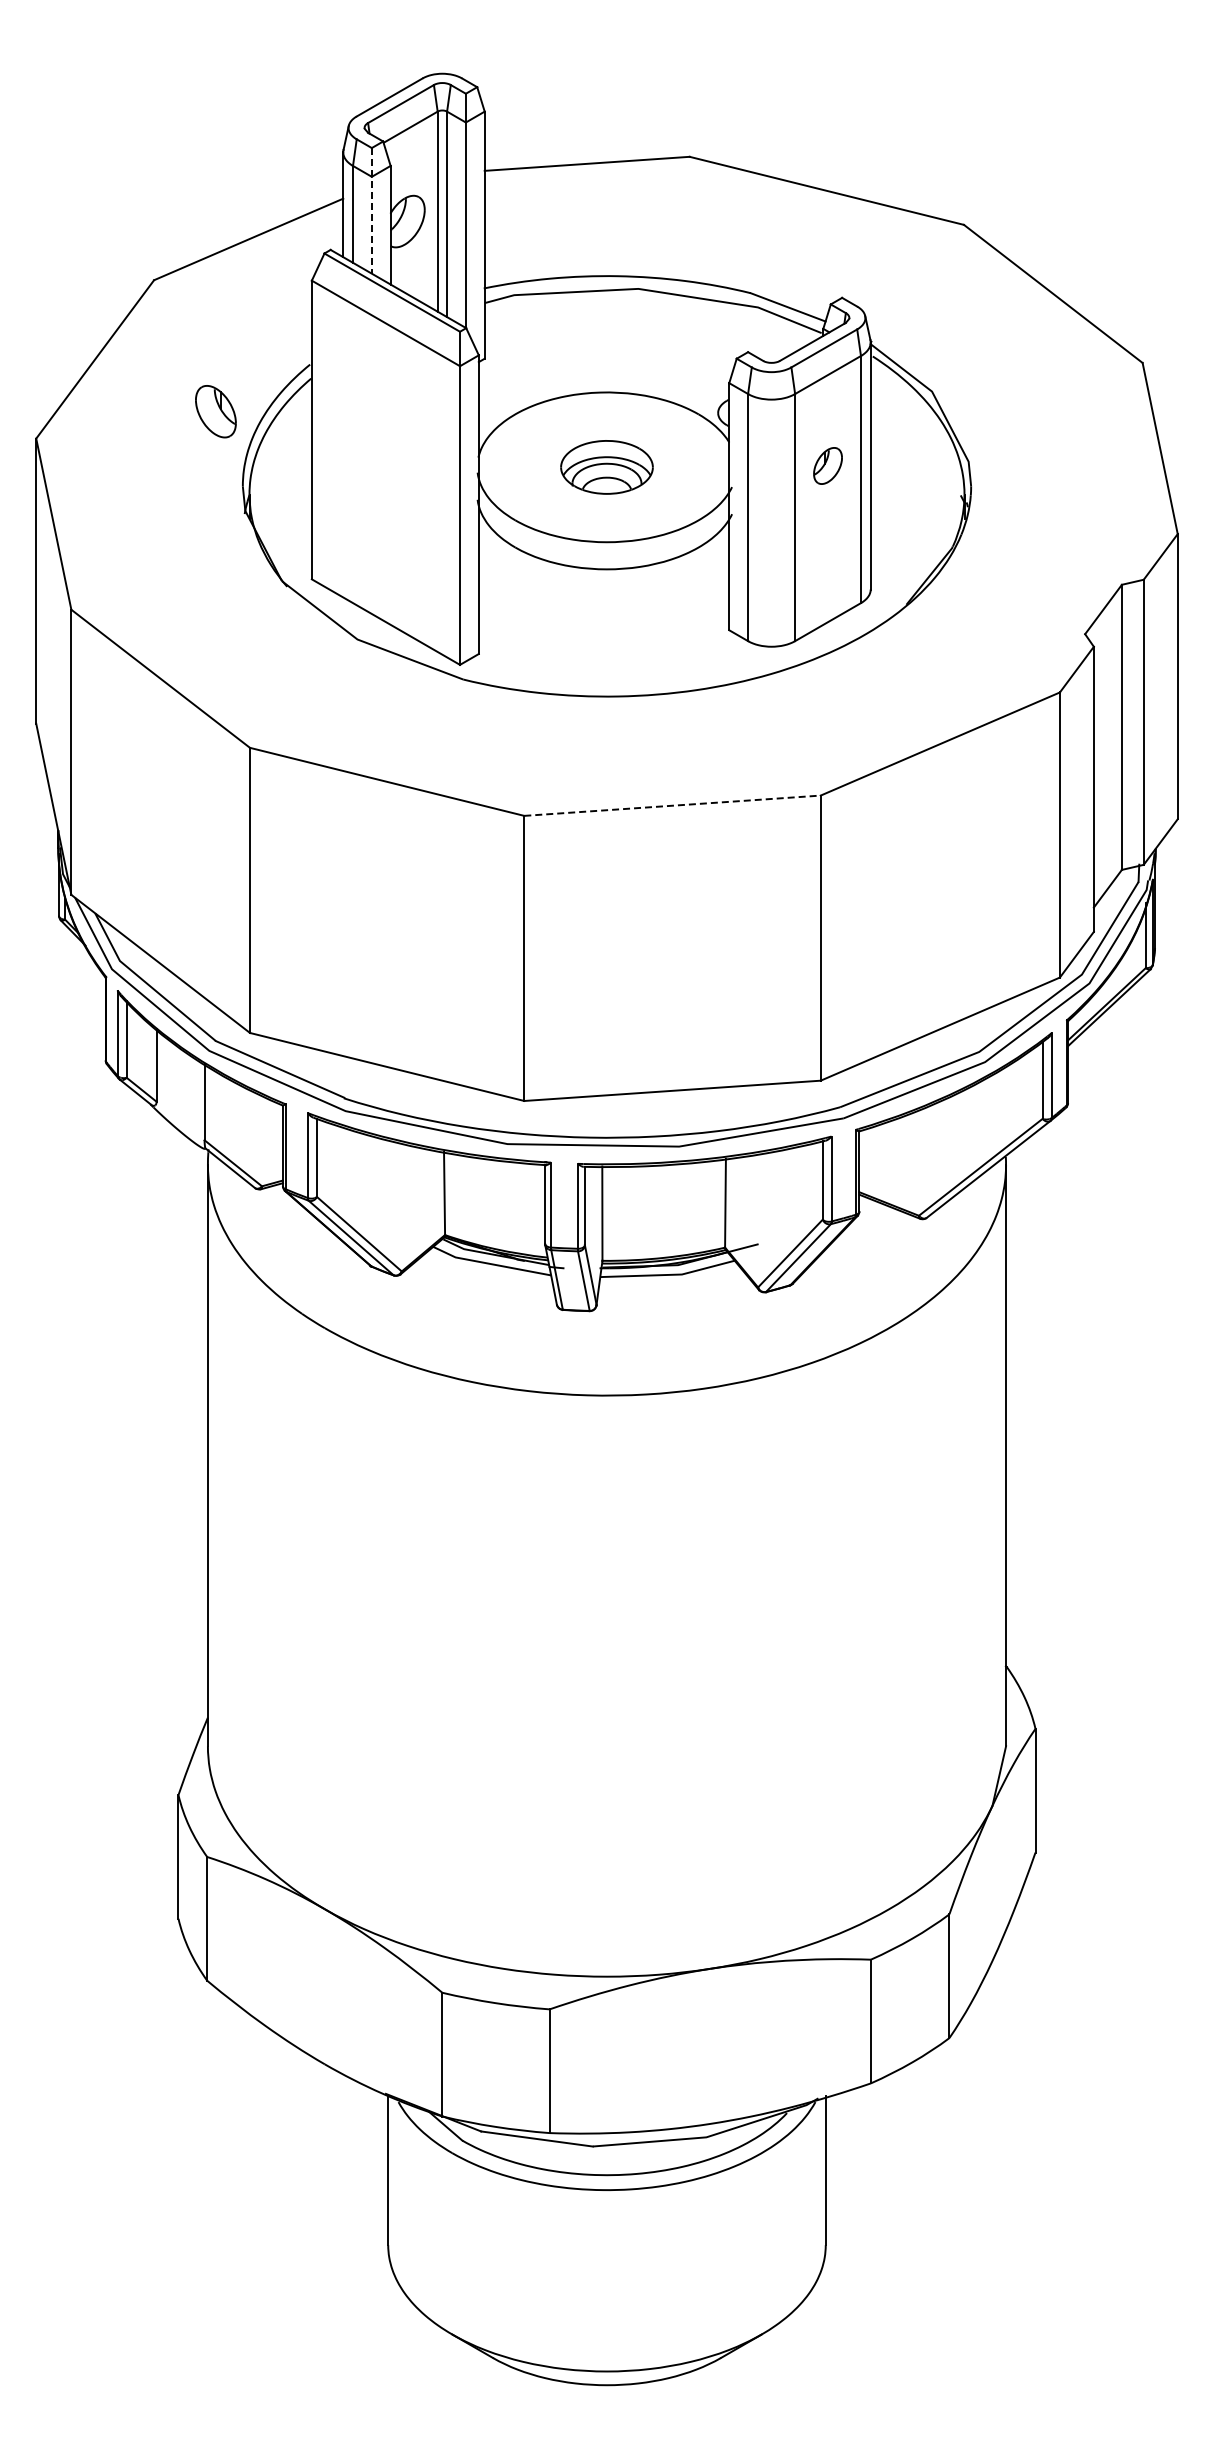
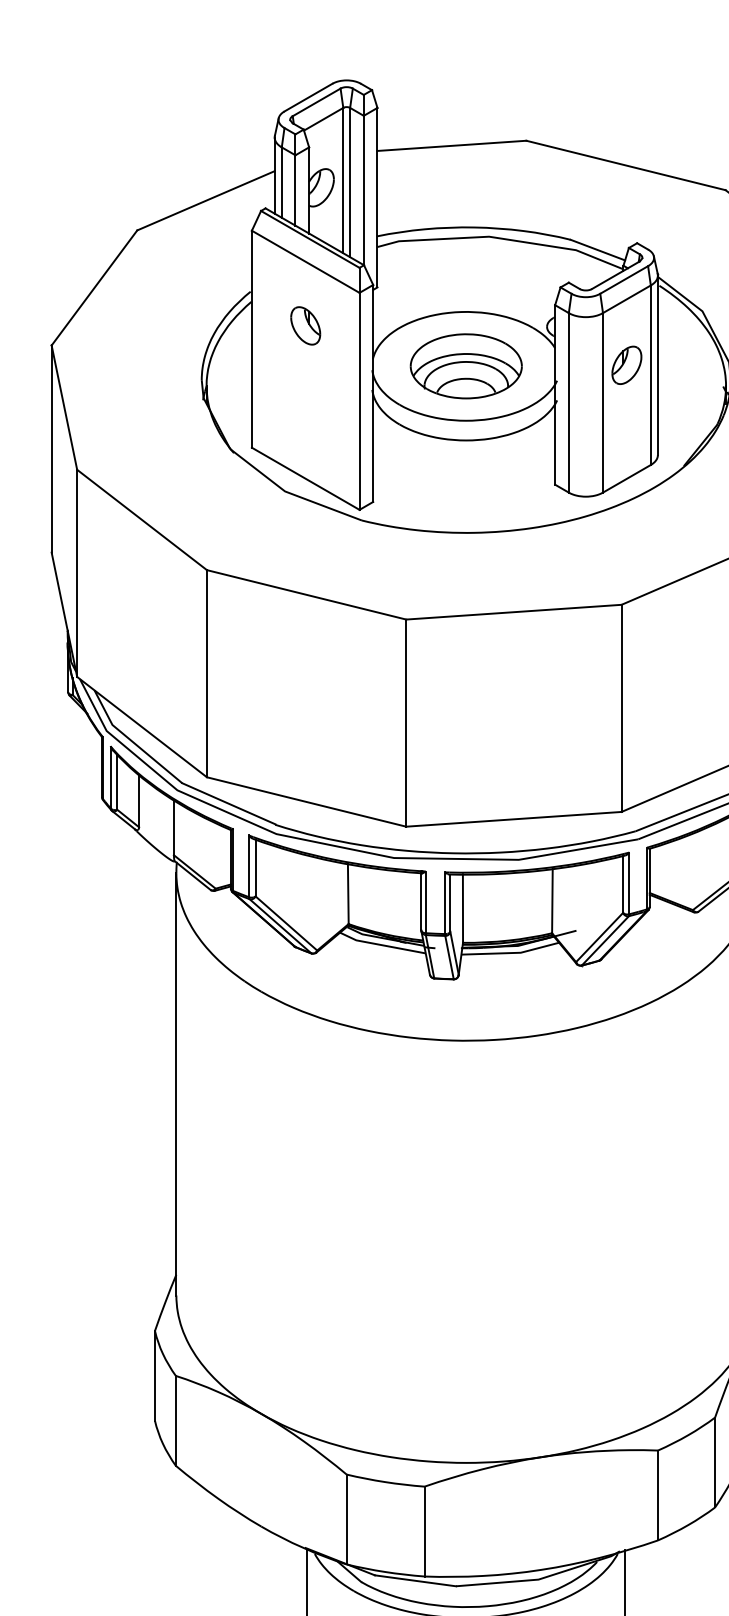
line: (371, 210) -> (295, 179), dashed -> solid
part: (215, 411) -> (305, 325), moved
part: (827, 465) -> (626, 365), size x1.43
part: (606, 467) -> (465, 366), size x1.67
line: (672, 805) -> (513, 612), dashed -> solid

